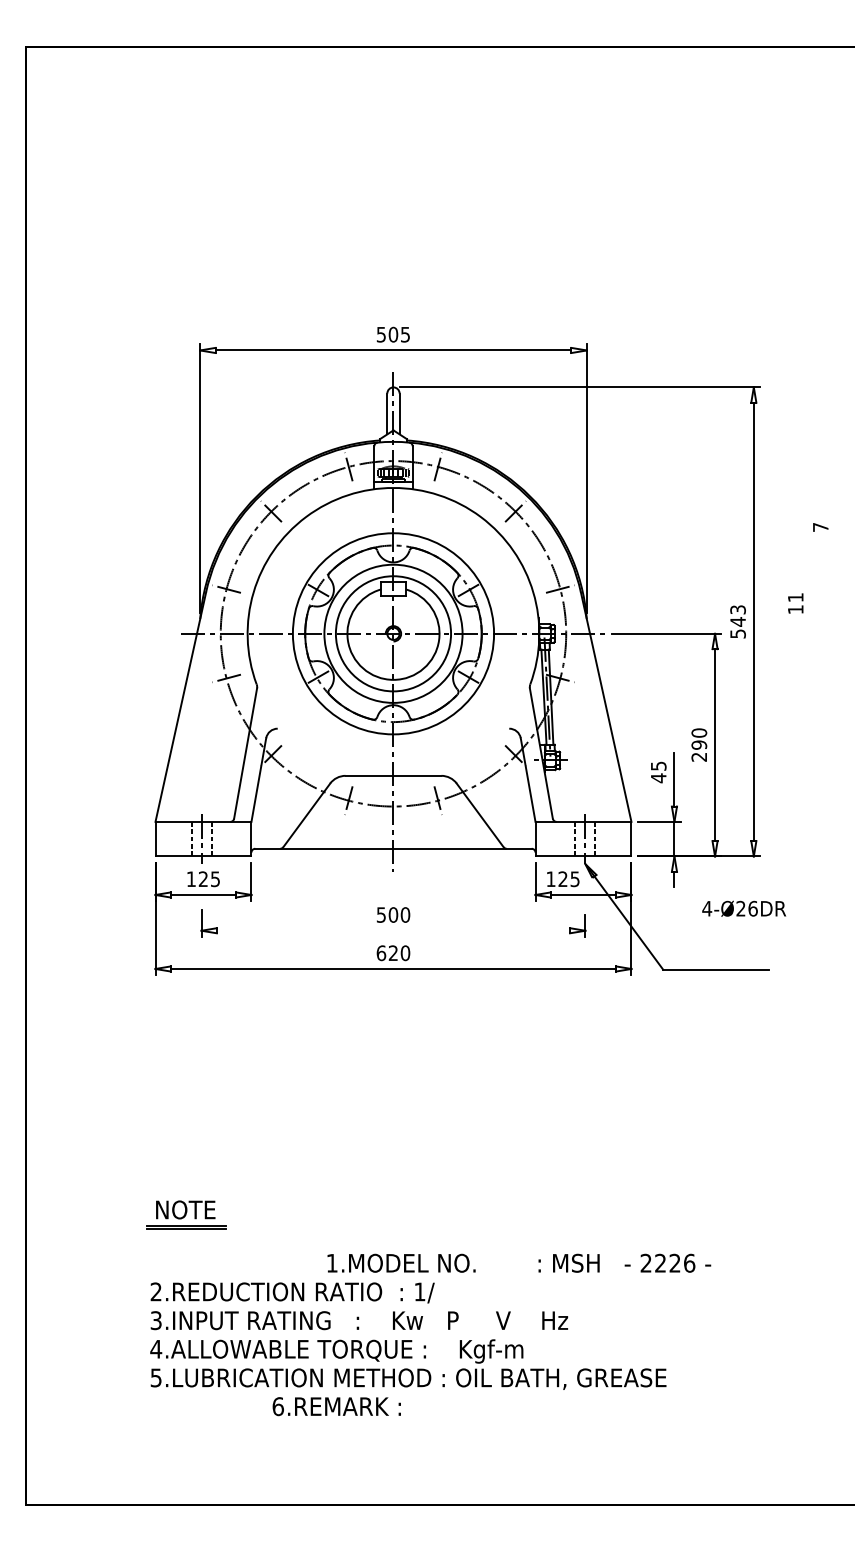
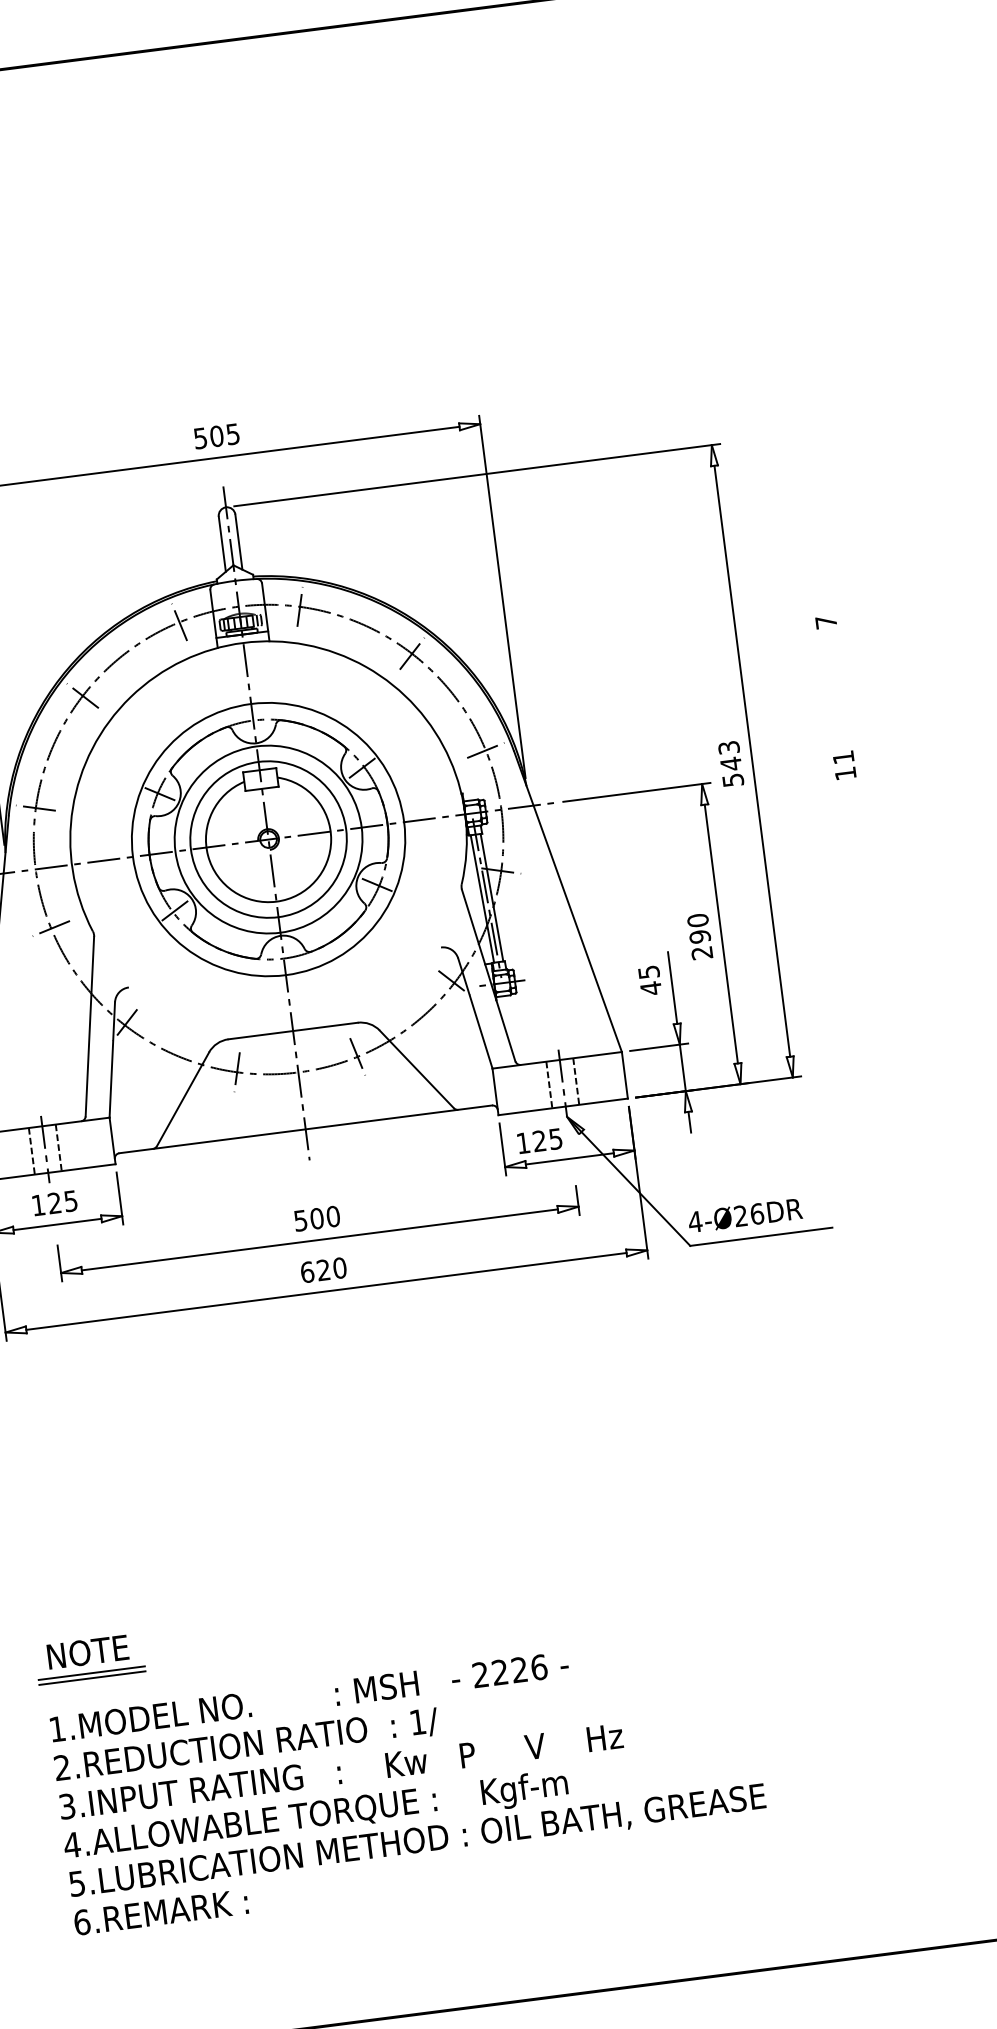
text: (795, 603) -> (844, 765), moved
text: (744, 908) -> (745, 1215), moved
line: (393, 930) -> (319, 1239), added
text: (519, 1262) -> (309, 1695), moved
text: (336, 1406) -> (160, 1912), moved

